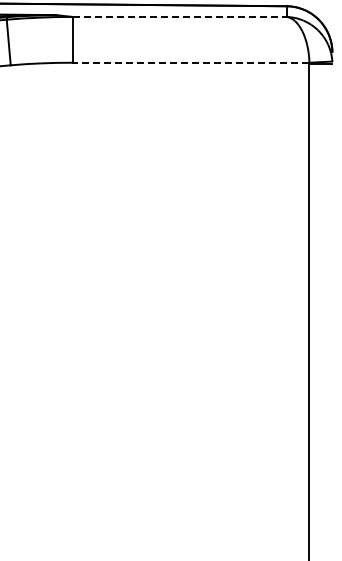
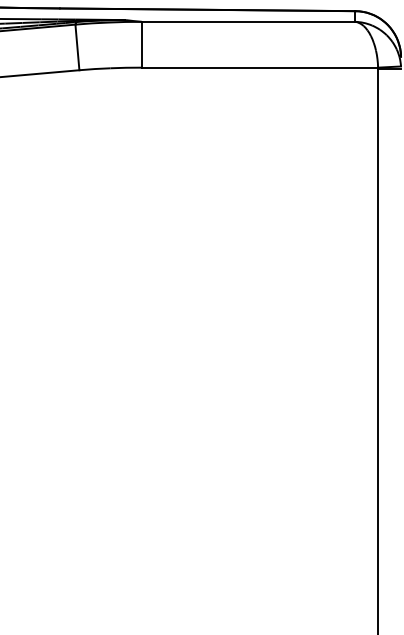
line: (179, 16) -> (248, 21), dashed -> solid
line: (190, 62) -> (259, 67), dashed -> solid

